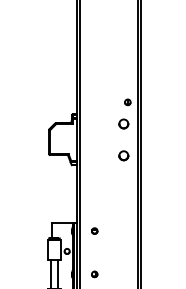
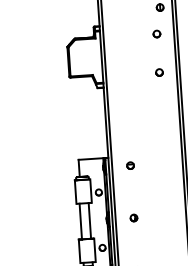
part: (123, 123) -> (156, 33), size x0.62
part: (123, 155) -> (159, 72), size x0.62

